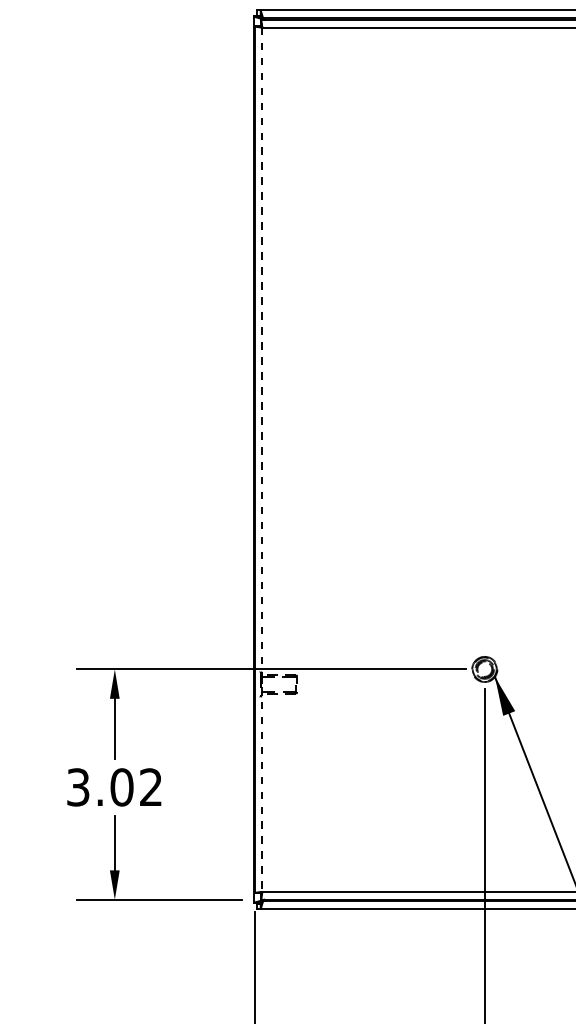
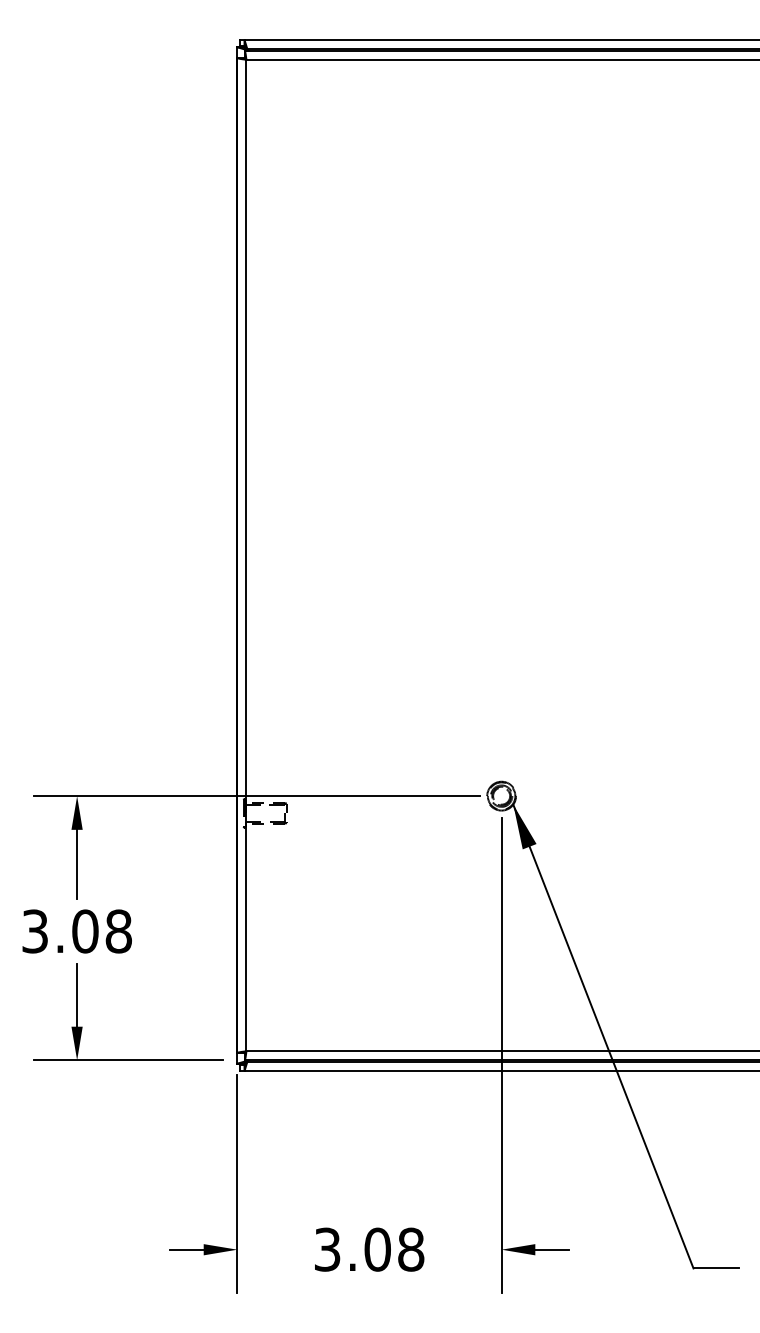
line: (262, 459) -> (246, 555), dashed -> solid
text: (150, 787) -> (118, 931), 3.02 -> 3.08

